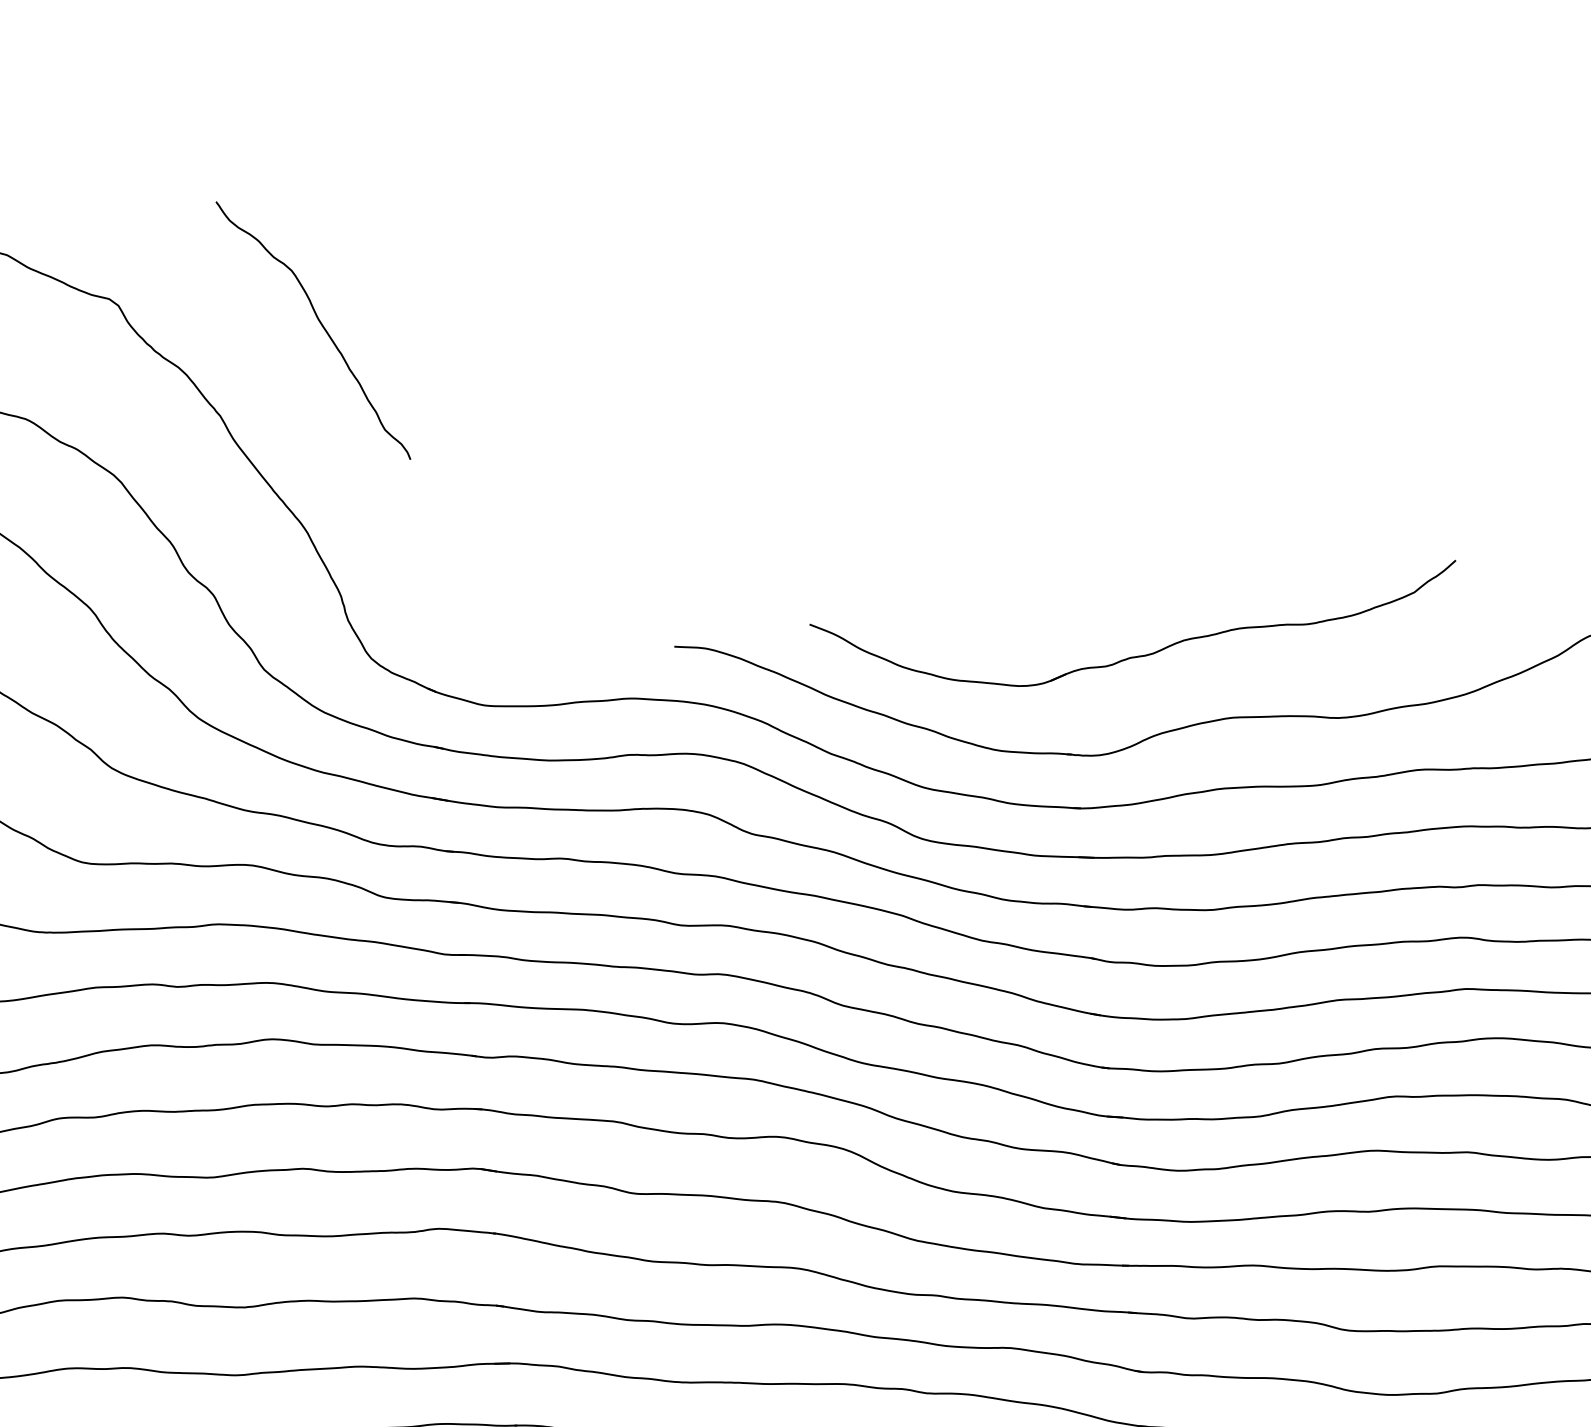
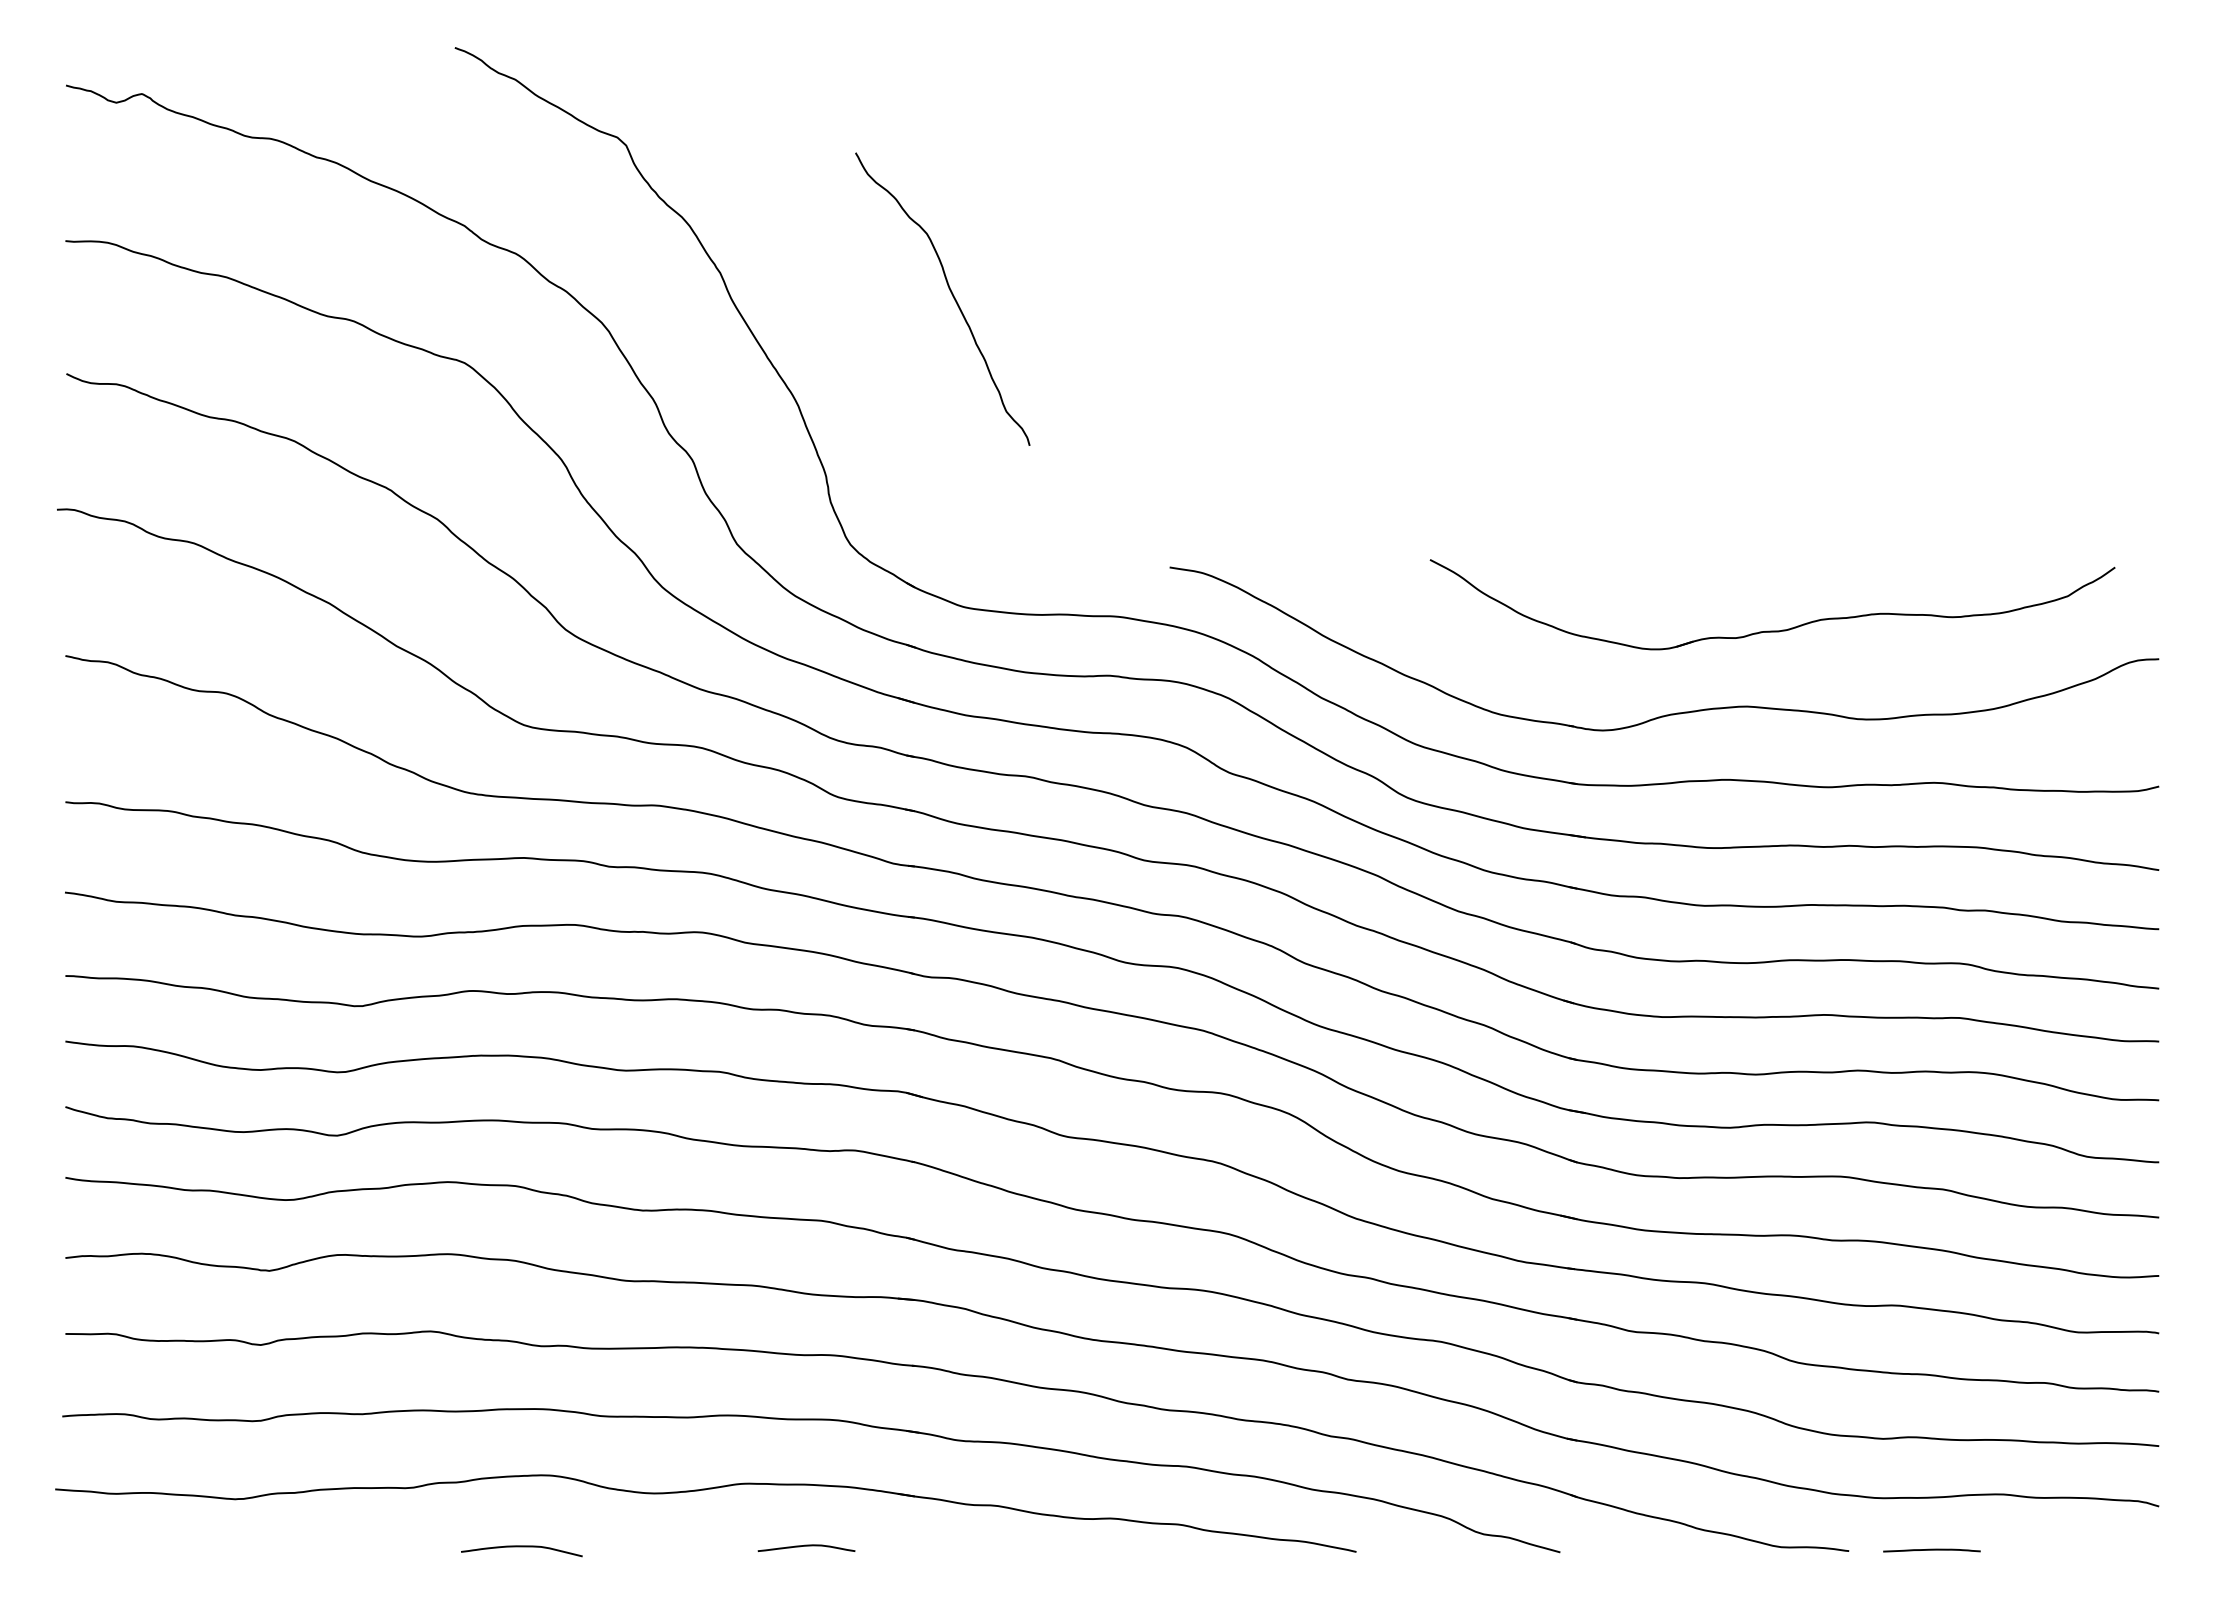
curve: (321, 325) -> (951, 294), moved
part: (1139, 655) -> (1772, 630), moved

